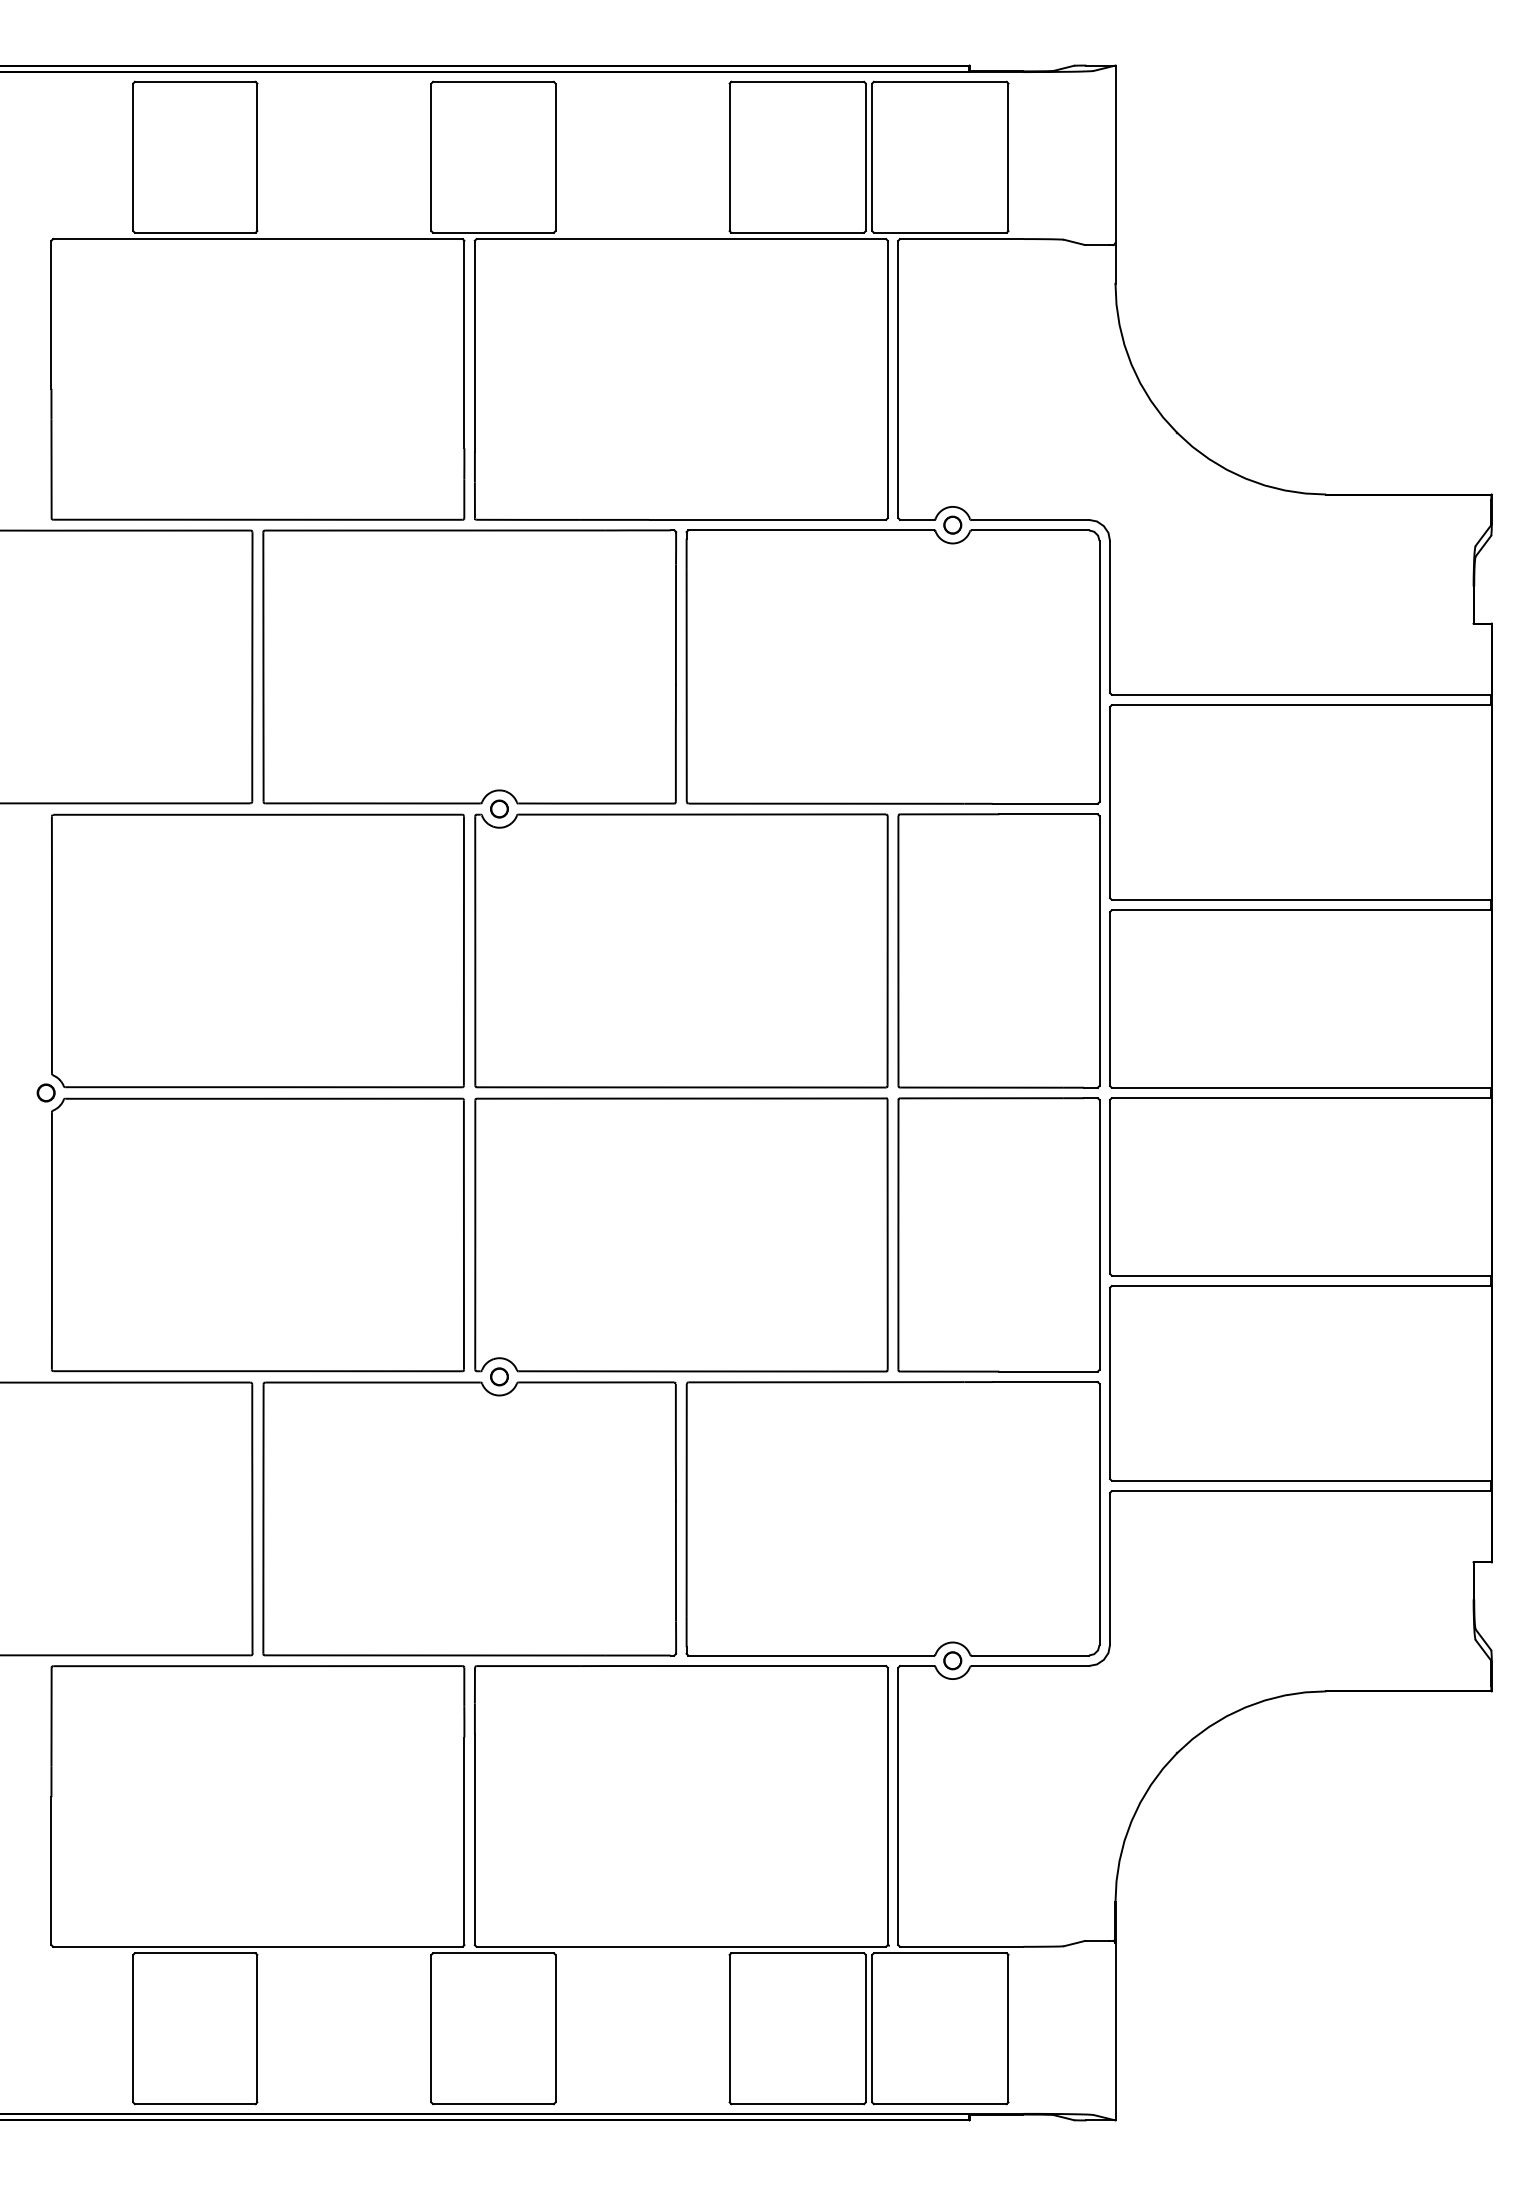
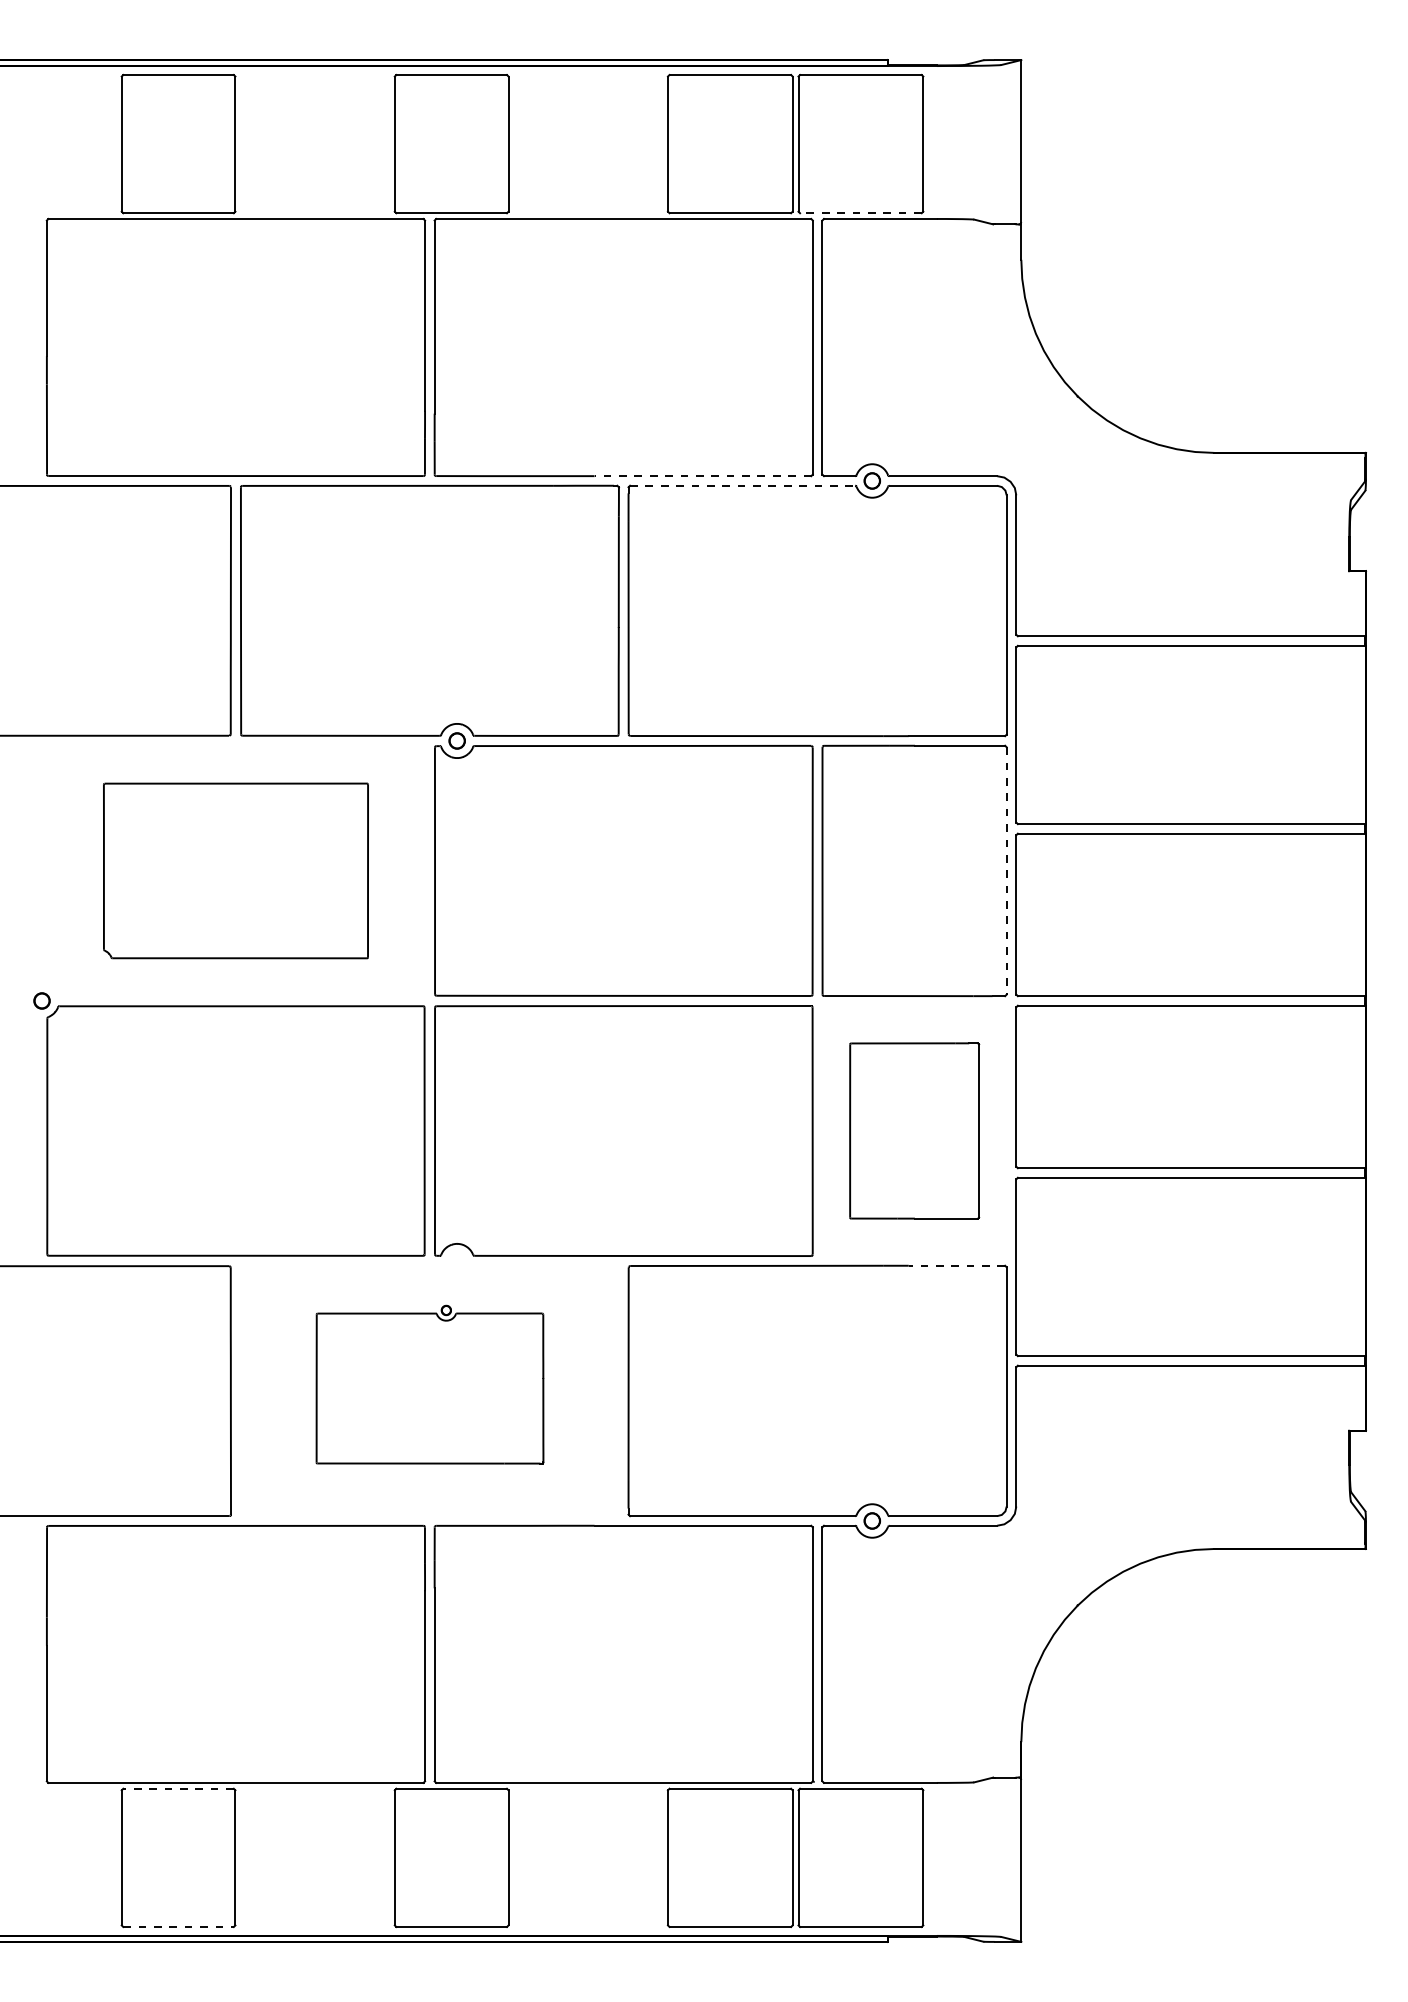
line: (939, 232) -> (860, 212), solid -> dashed
line: (767, 519) -> (702, 475), solid -> dashed
line: (811, 530) -> (742, 485), solid -> dashed
part: (257, 950) -> (235, 870), size x0.7
line: (1099, 951) -> (1006, 871), solid -> dashed
part: (998, 1234) -> (914, 1130), size x0.7
line: (1045, 1382) -> (957, 1266), solid -> dashed
part: (469, 1511) -> (429, 1384), size x0.6
line: (194, 1953) -> (177, 1789), solid -> dashed
line: (195, 2104) -> (178, 1927), solid -> dashed

